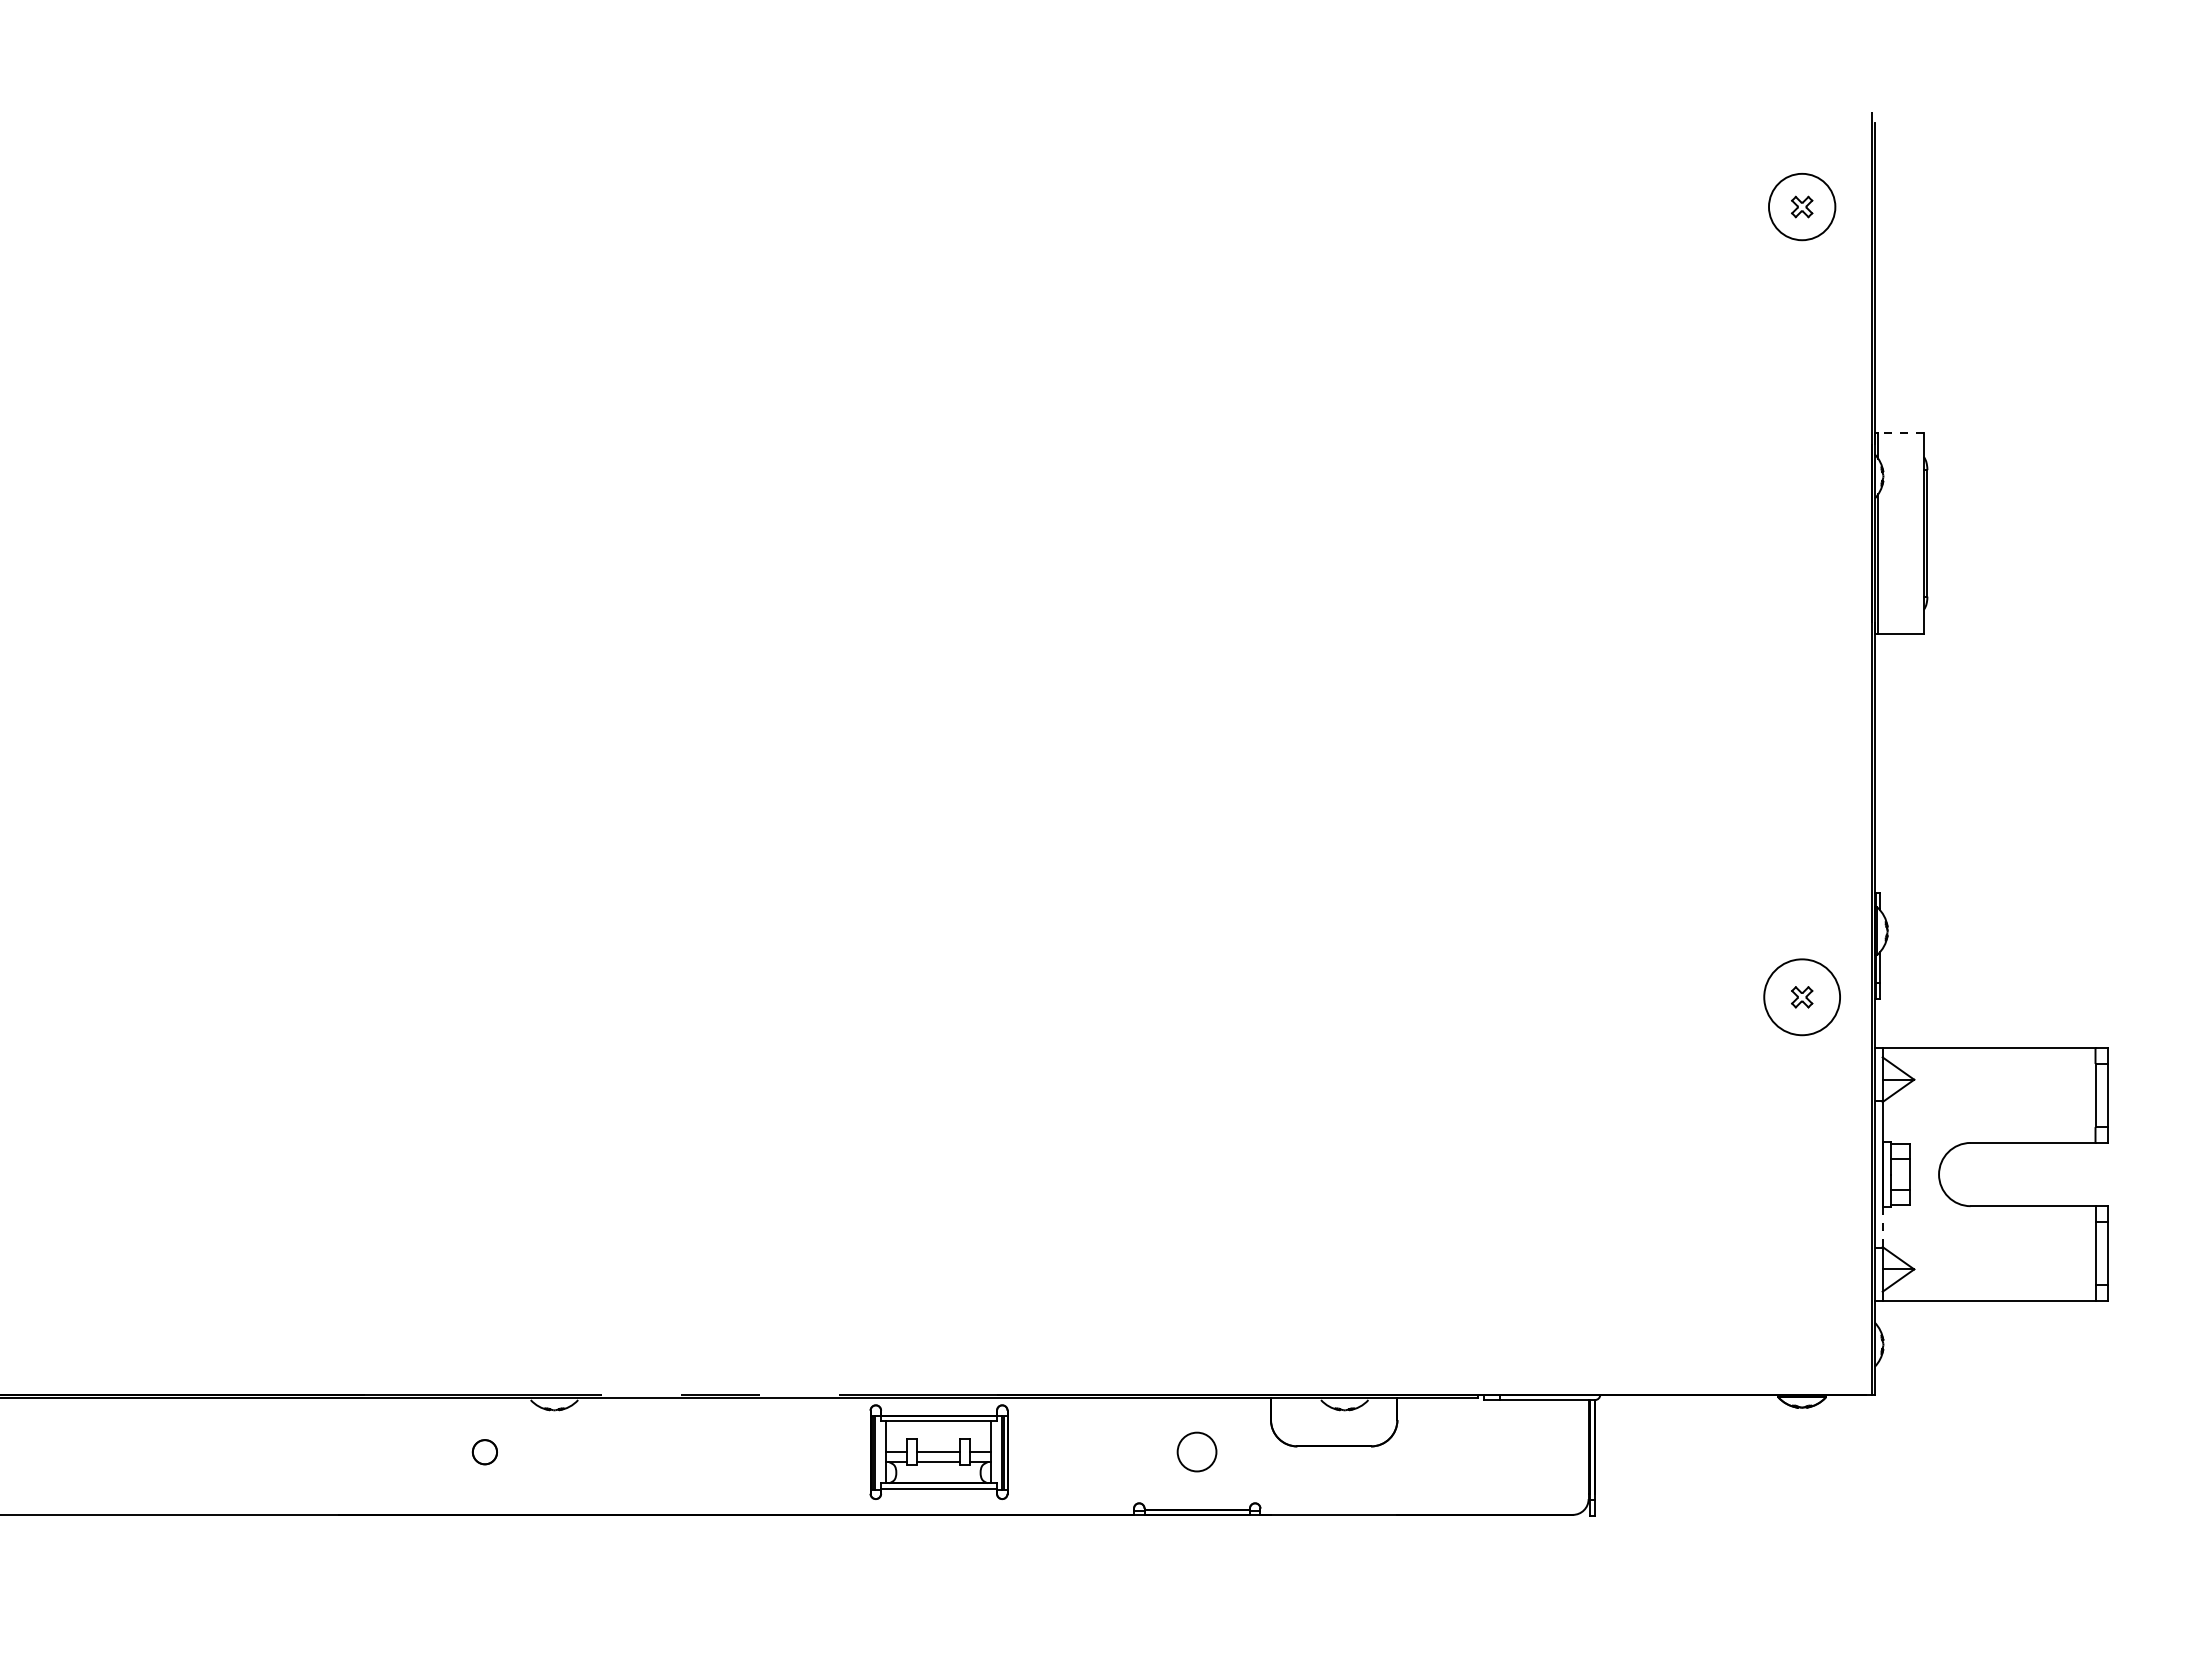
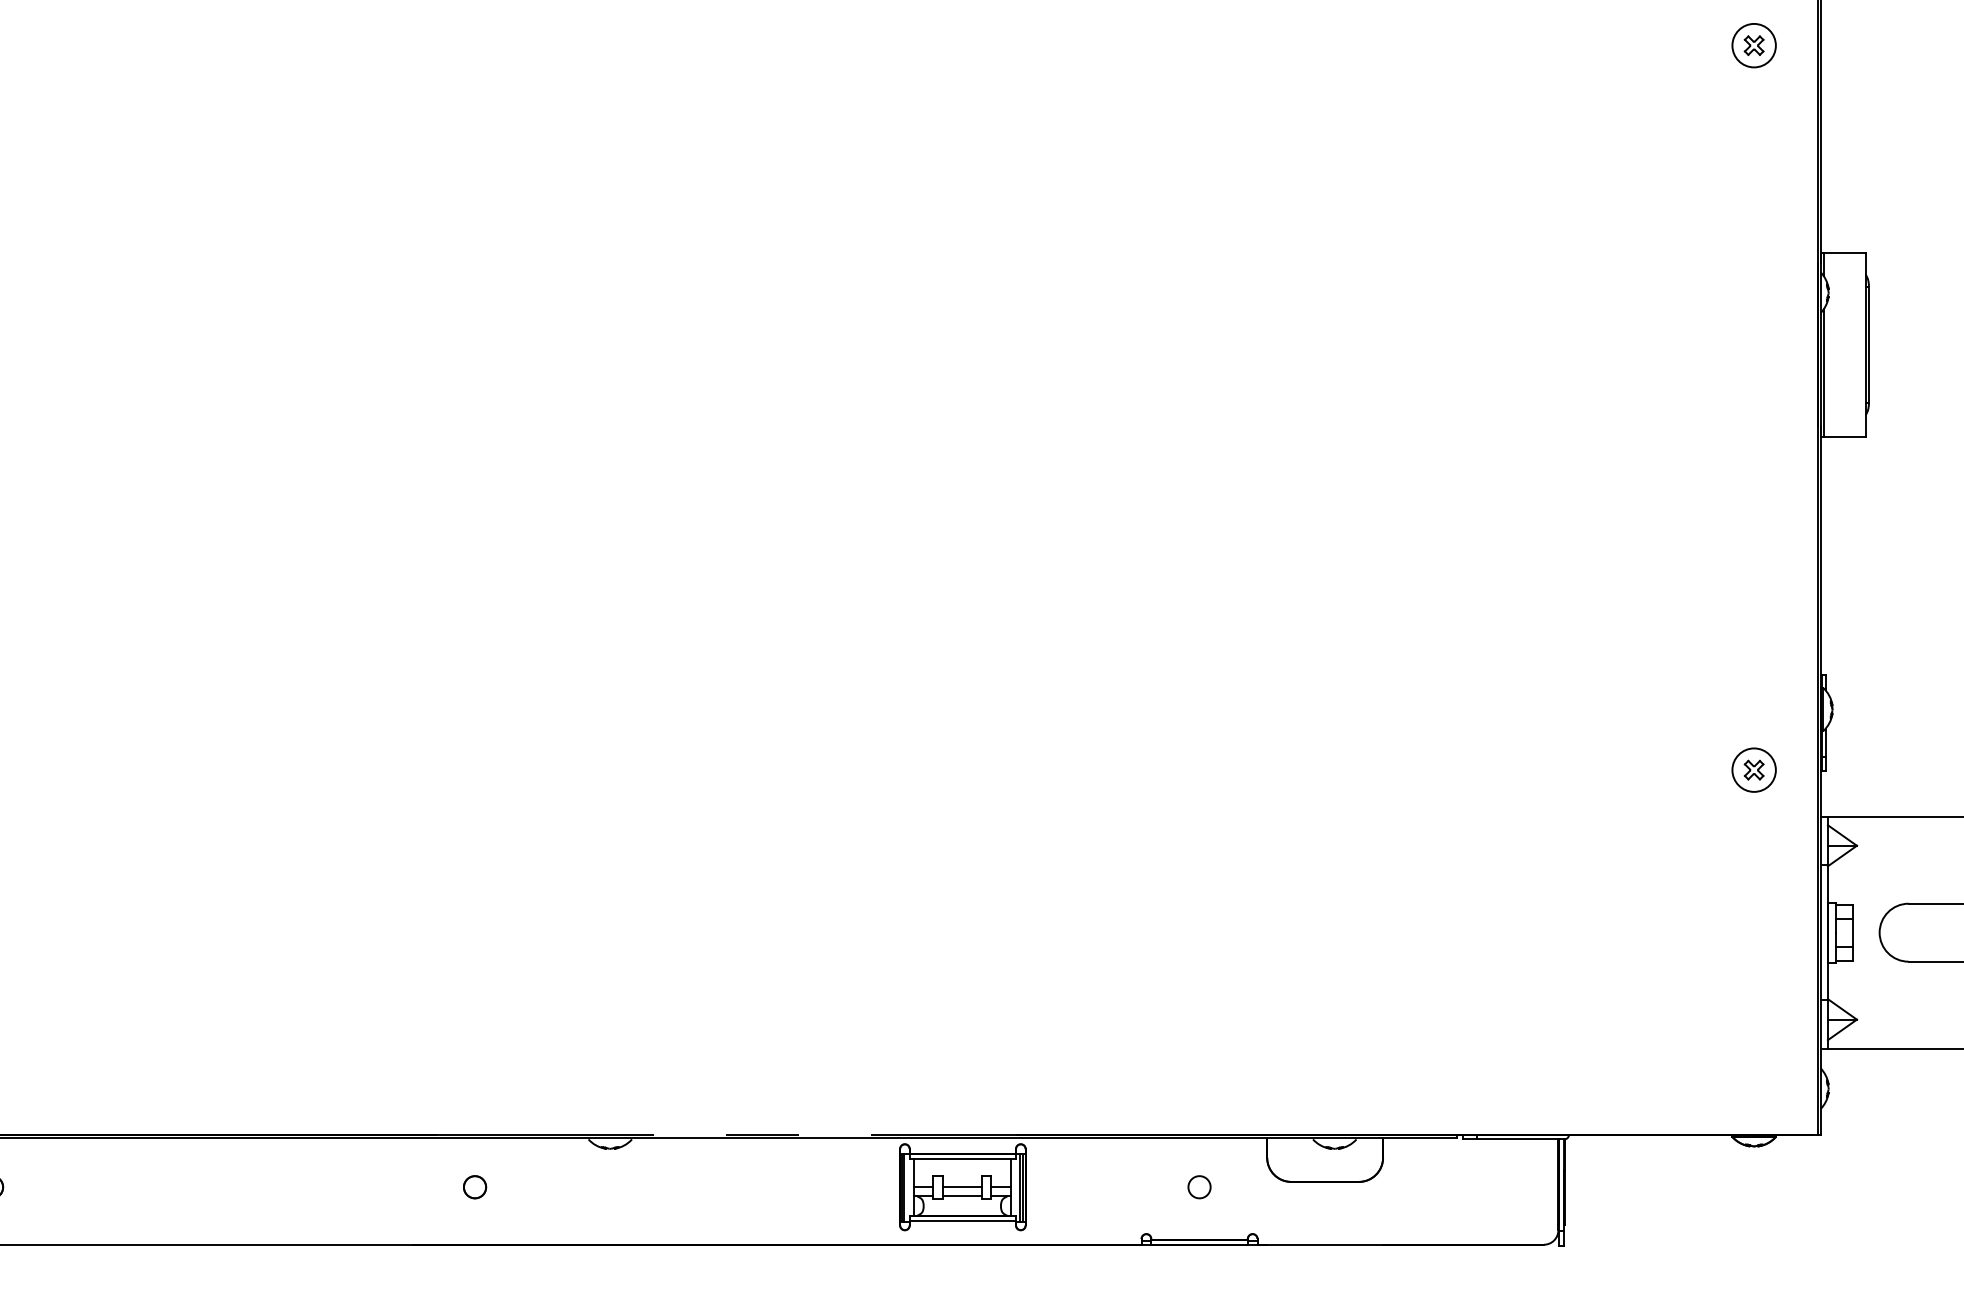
circle: (1801, 206) -> (1753, 45), size x0.71
line: (1900, 433) -> (1844, 253), dashed -> solid
circle: (1801, 997) -> (1753, 770), size x0.62
line: (1882, 1227) -> (1827, 981), dashed -> solid
circle: (484, 1452) -> (474, 1187), moved
circle: (1197, 1452) -> (1199, 1187), size x0.62

